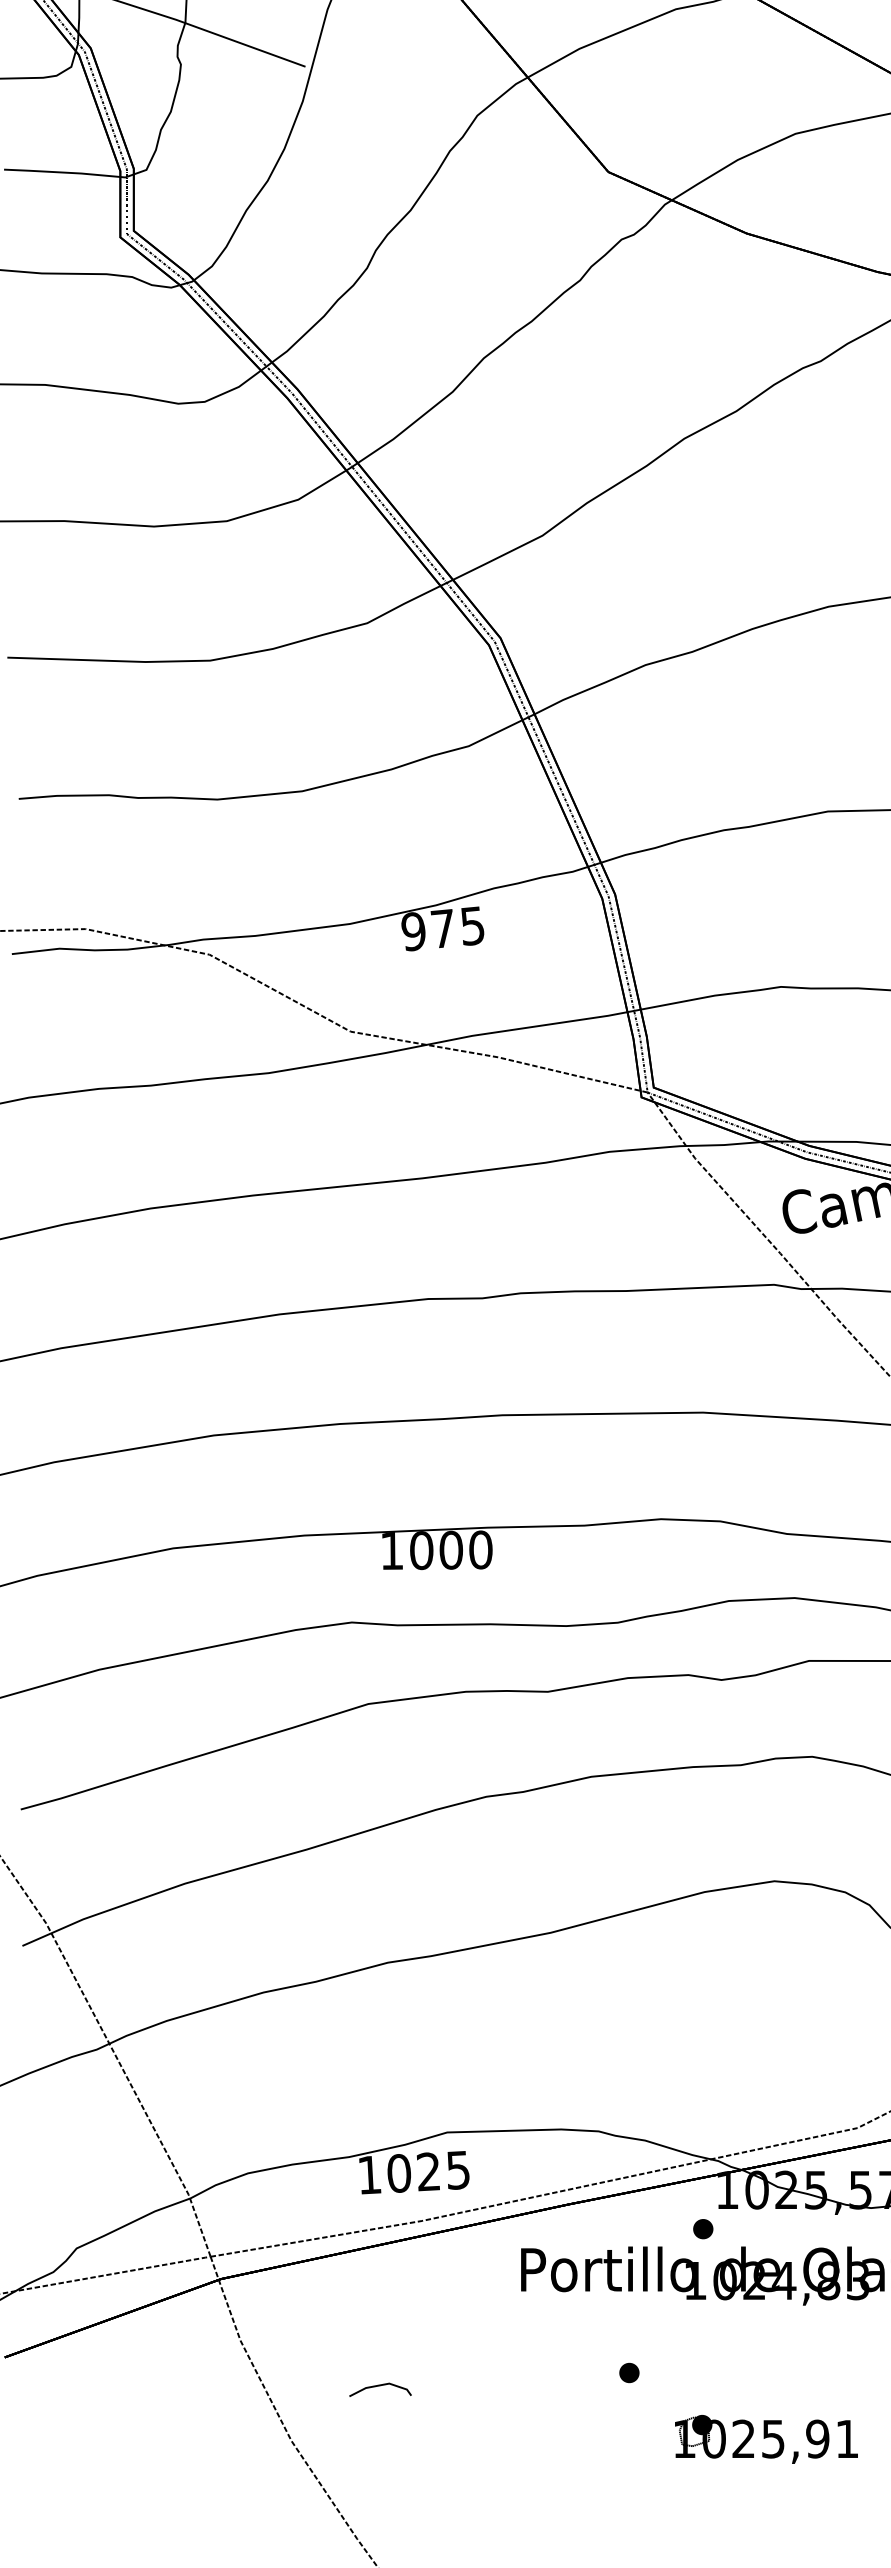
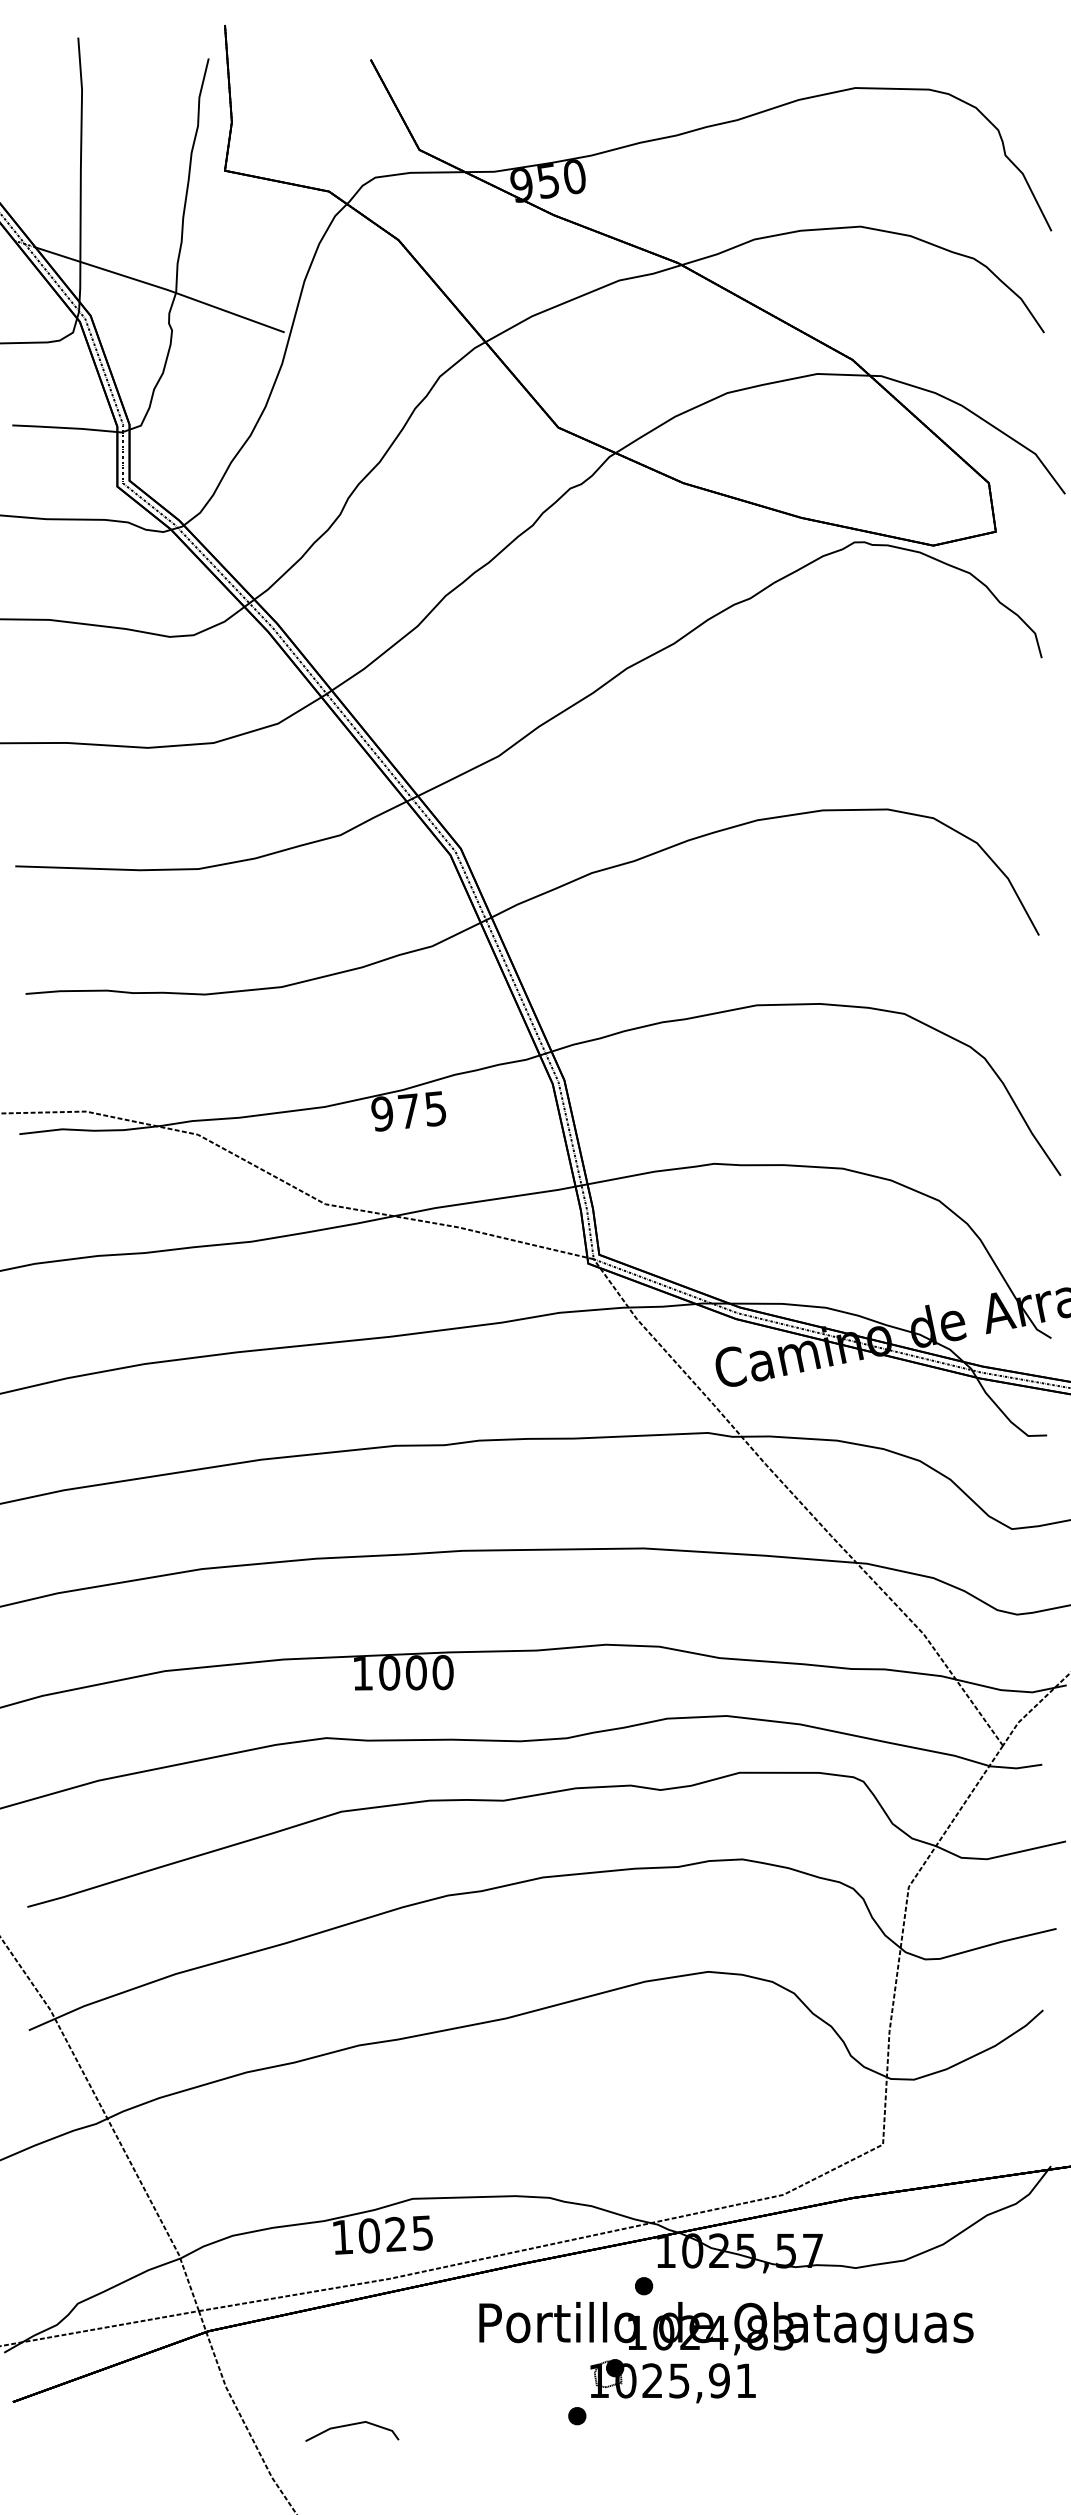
part: (380, 2389) -> (352, 2431), size x1.67
part: (765, 2439) -> (672, 2381), moved

